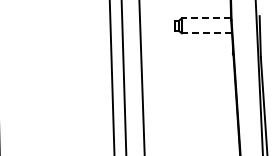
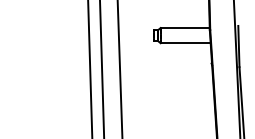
line: (206, 18) -> (185, 28), dashed -> solid
line: (206, 33) -> (185, 43), dashed -> solid

